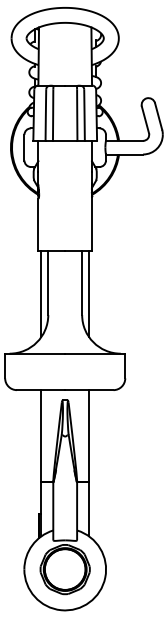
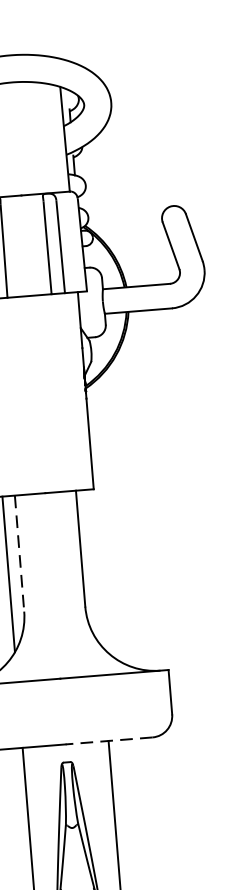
line: (48, 283) -> (20, 554), solid -> dashed
line: (89, 293) -> (95, 566), removed
line: (88, 390) -> (107, 741), solid -> dashed

